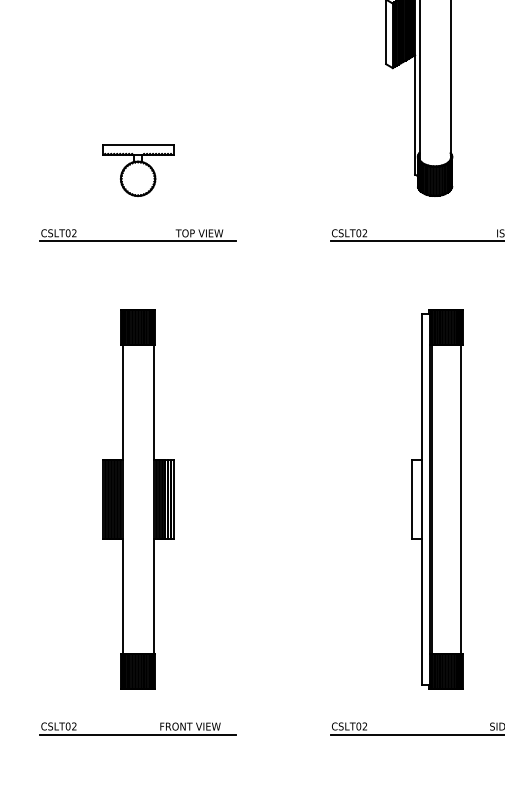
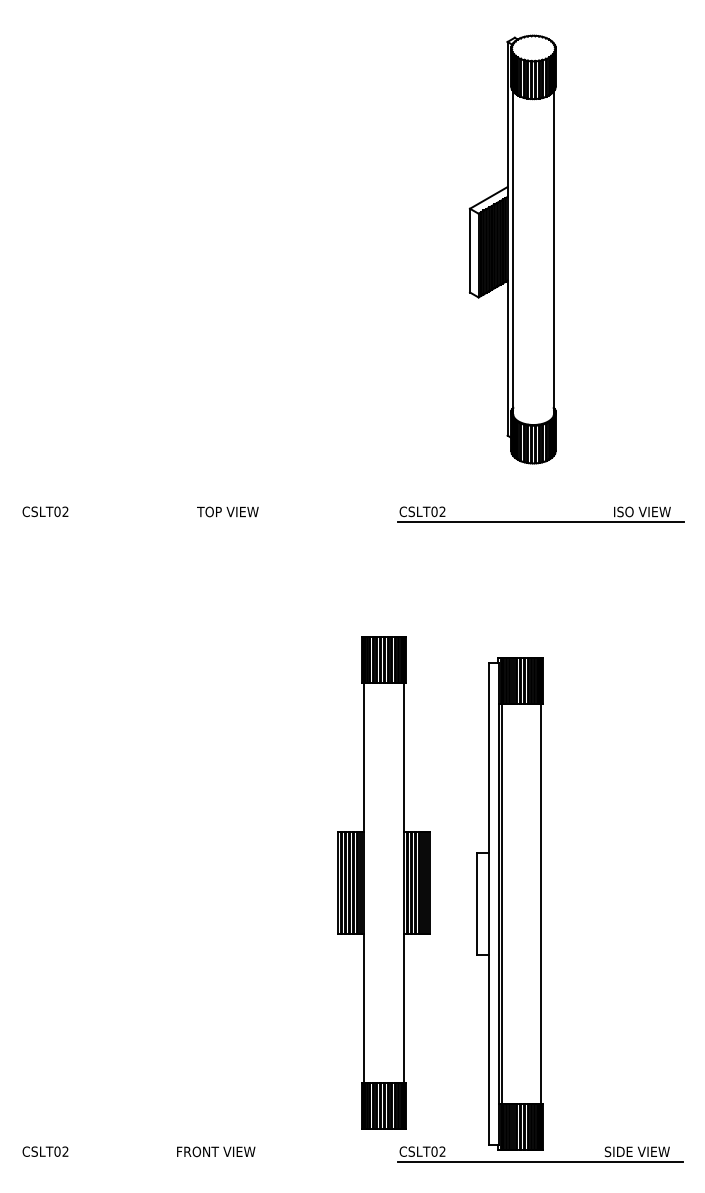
part: (137, 170) -> (147, 430), removed
line: (137, 241) -> (147, 522), removed
part: (137, 498) -> (383, 882), moved
part: (437, 498) -> (509, 903), moved
line: (137, 734) -> (147, 1162), removed

